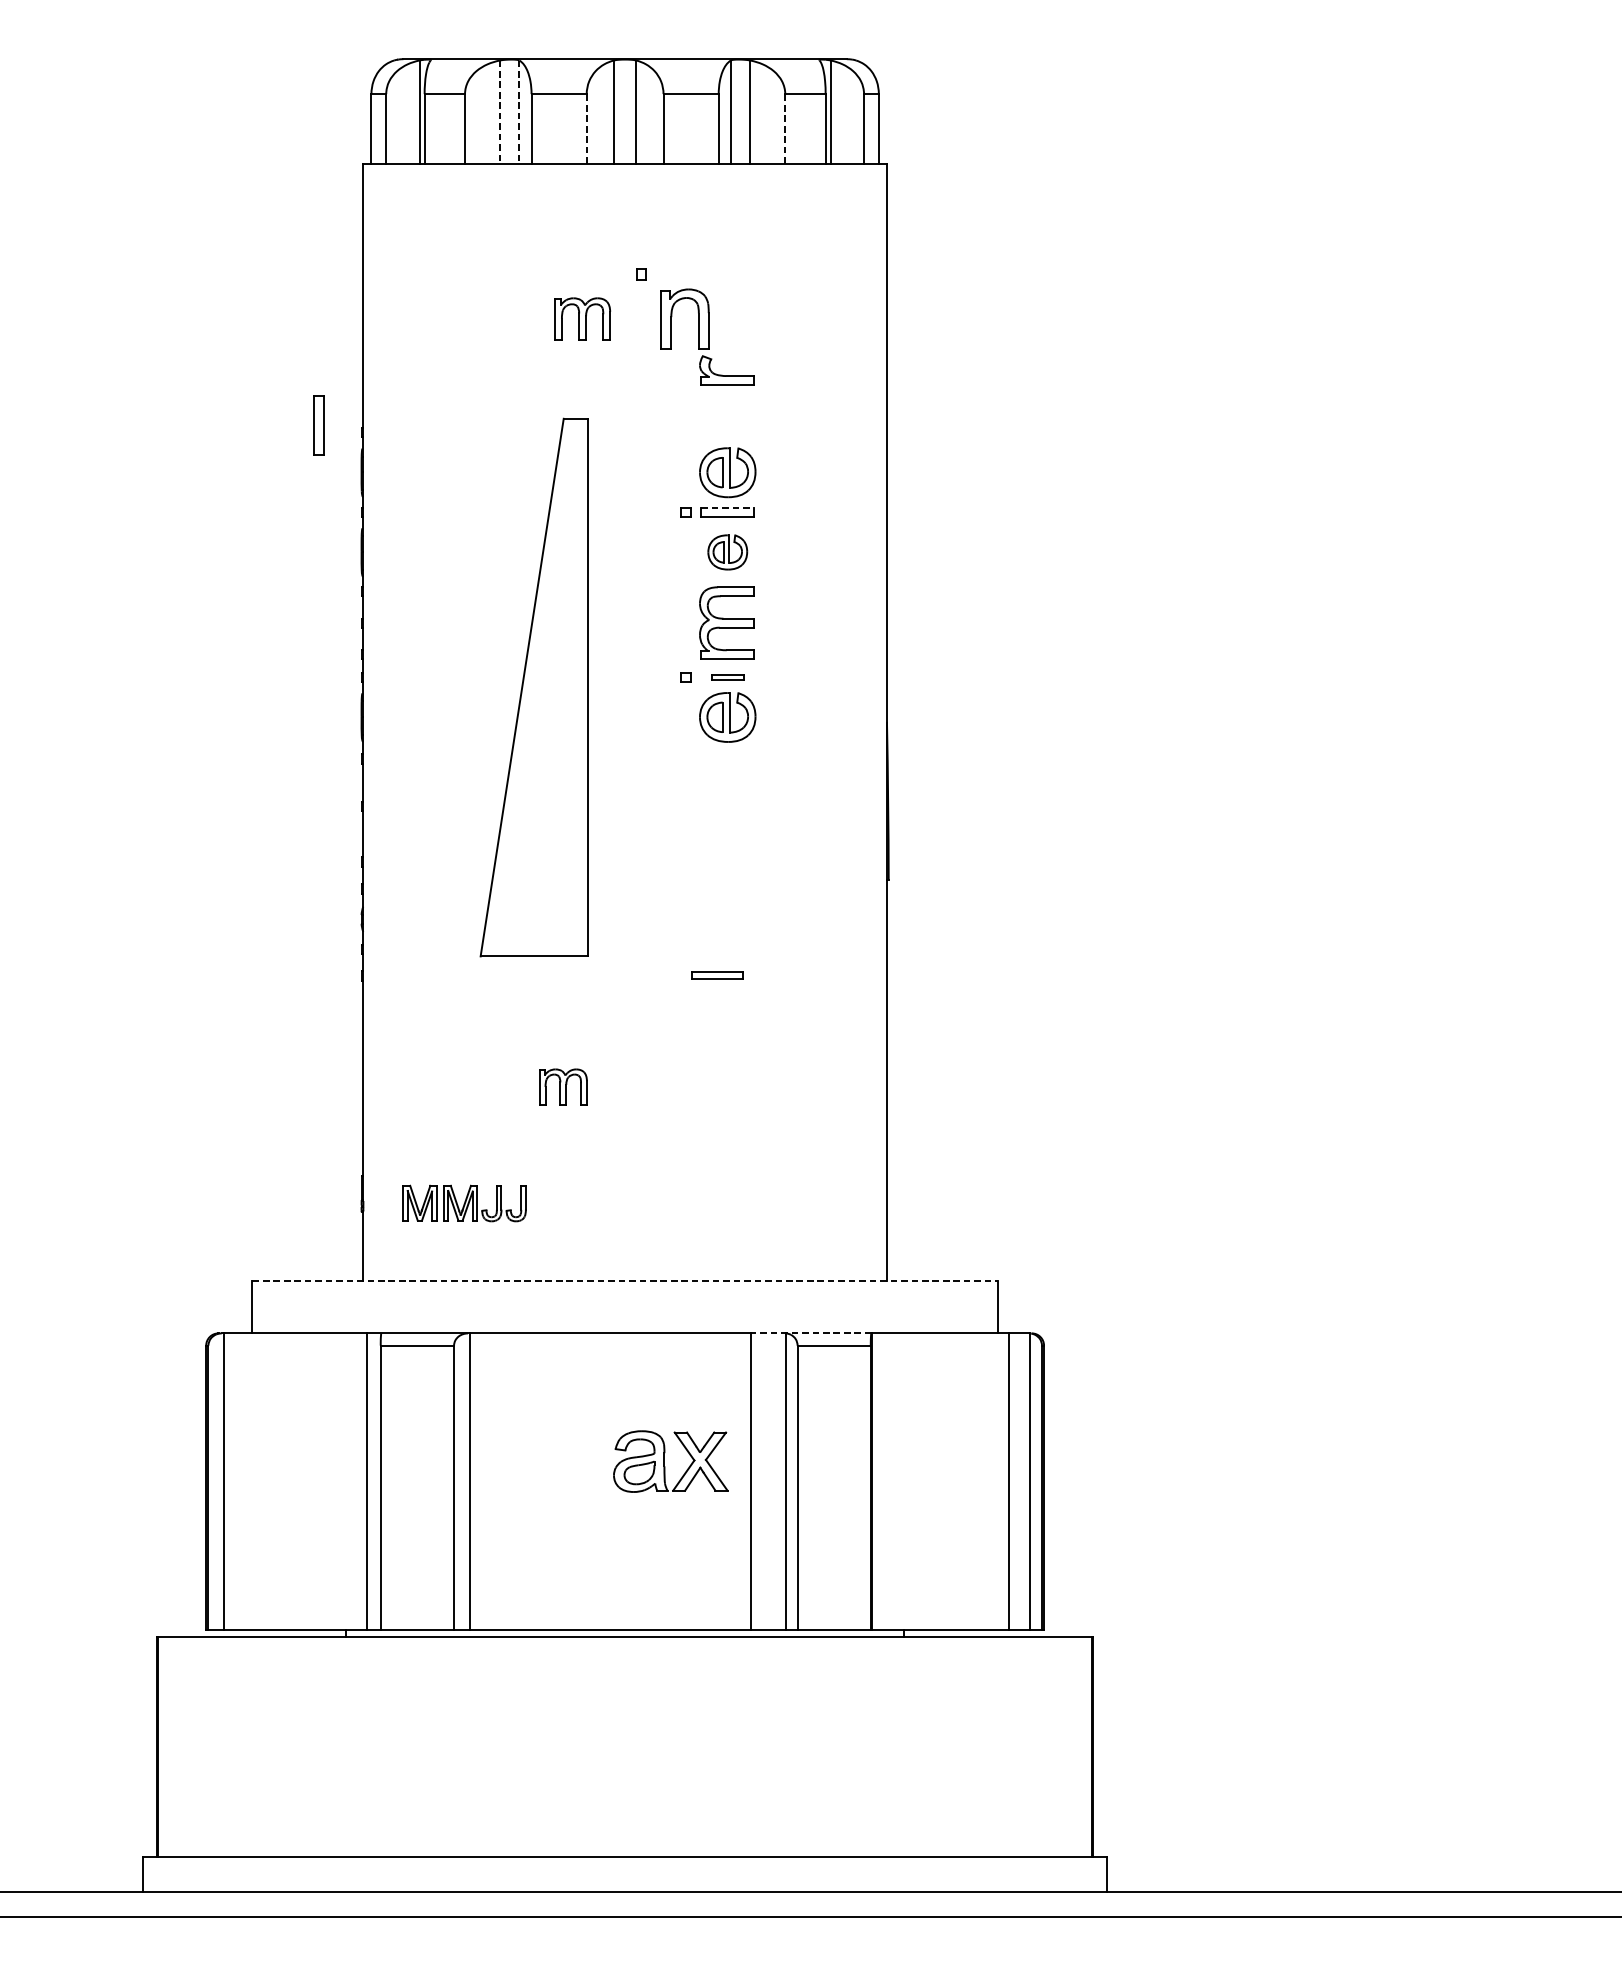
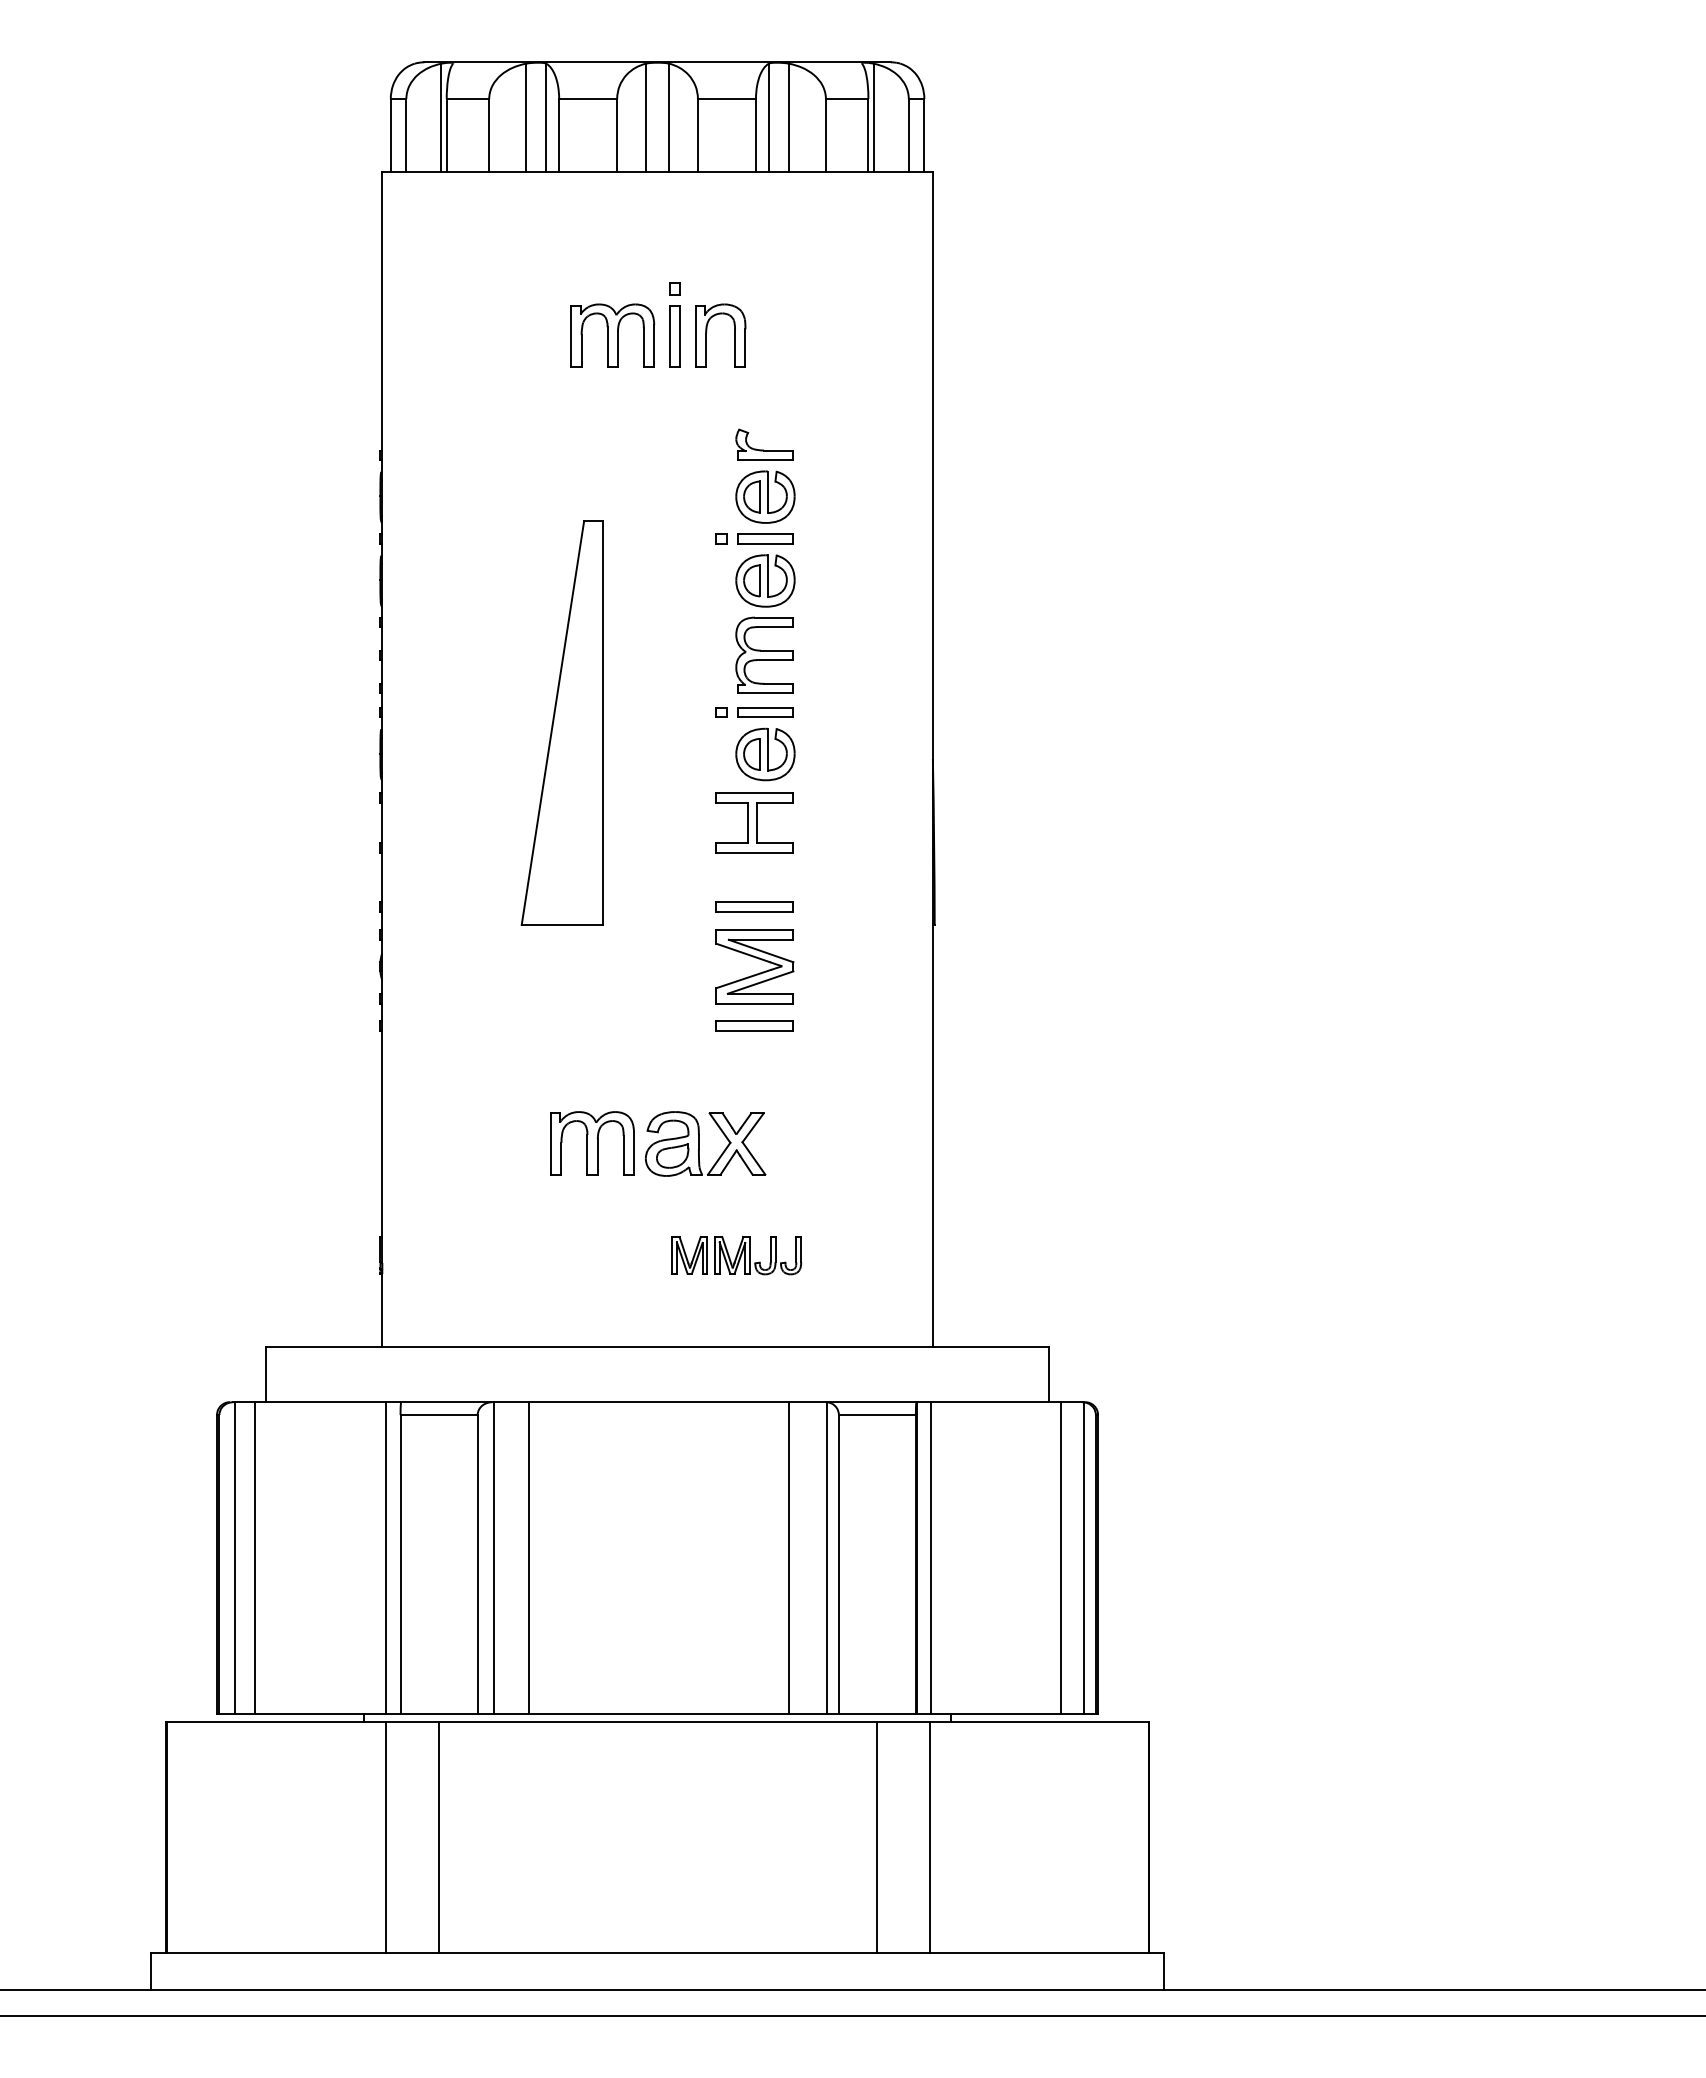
line: (499, 112) -> (525, 118), dashed -> solid
line: (519, 112) -> (546, 118), dashed -> solid
line: (587, 128) -> (617, 135), dashed -> solid
line: (784, 128) -> (825, 135), dashed -> solid
part: (582, 318) -> (612, 335), size x1.43
part: (726, 370) -> (764, 444), moved
part: (318, 425) -> (674, 336), moved
line: (727, 508) -> (765, 534), dashed -> solid
part: (727, 551) -> (765, 580), size x1.43
part: (727, 677) -> (765, 712), size x1.67
part: (533, 687) -> (561, 722), size x0.71
part: (717, 782) -> (754, 822), added
part: (717, 861) -> (754, 906), added
part: (719, 925) -> (756, 973), added
part: (717, 975) -> (754, 1025), size x1.43
part: (563, 1087) -> (592, 1143), size x1.67
part: (464, 1203) -> (736, 1255), moved
line: (625, 1281) -> (657, 1347), dashed -> solid
line: (811, 1333) -> (853, 1402), dashed -> solid
part: (670, 1461) -> (705, 1143), moved
line: (242, 1482) -> (255, 1558), added
line: (502, 1482) -> (528, 1558), added
line: (885, 1482) -> (931, 1558), added
line: (366, 1746) -> (385, 1836), added
line: (416, 1746) -> (438, 1836), added
line: (833, 1746) -> (876, 1836), added
line: (883, 1746) -> (929, 1836), added

